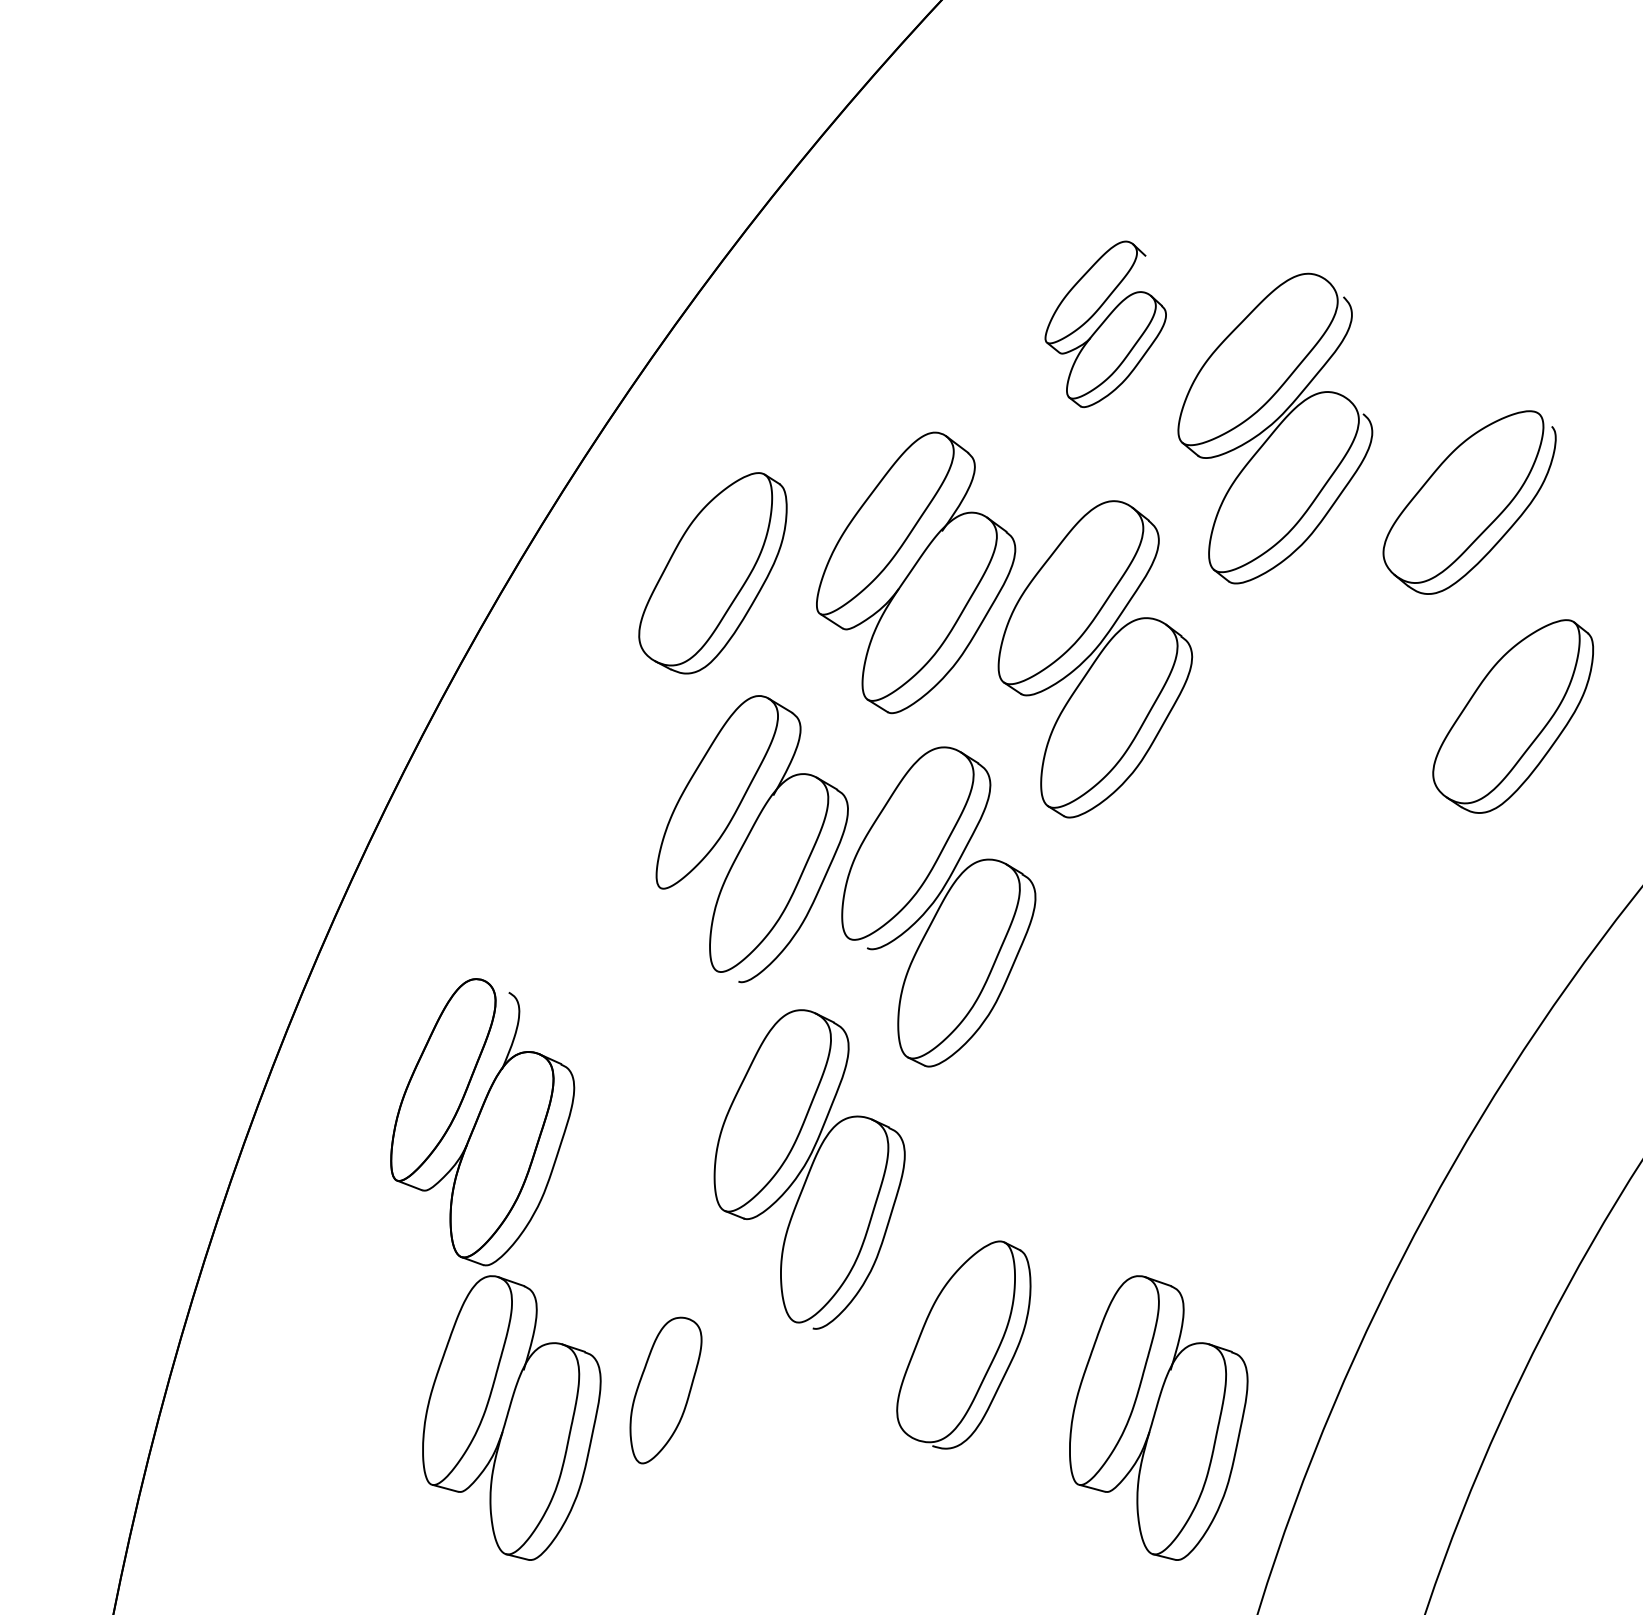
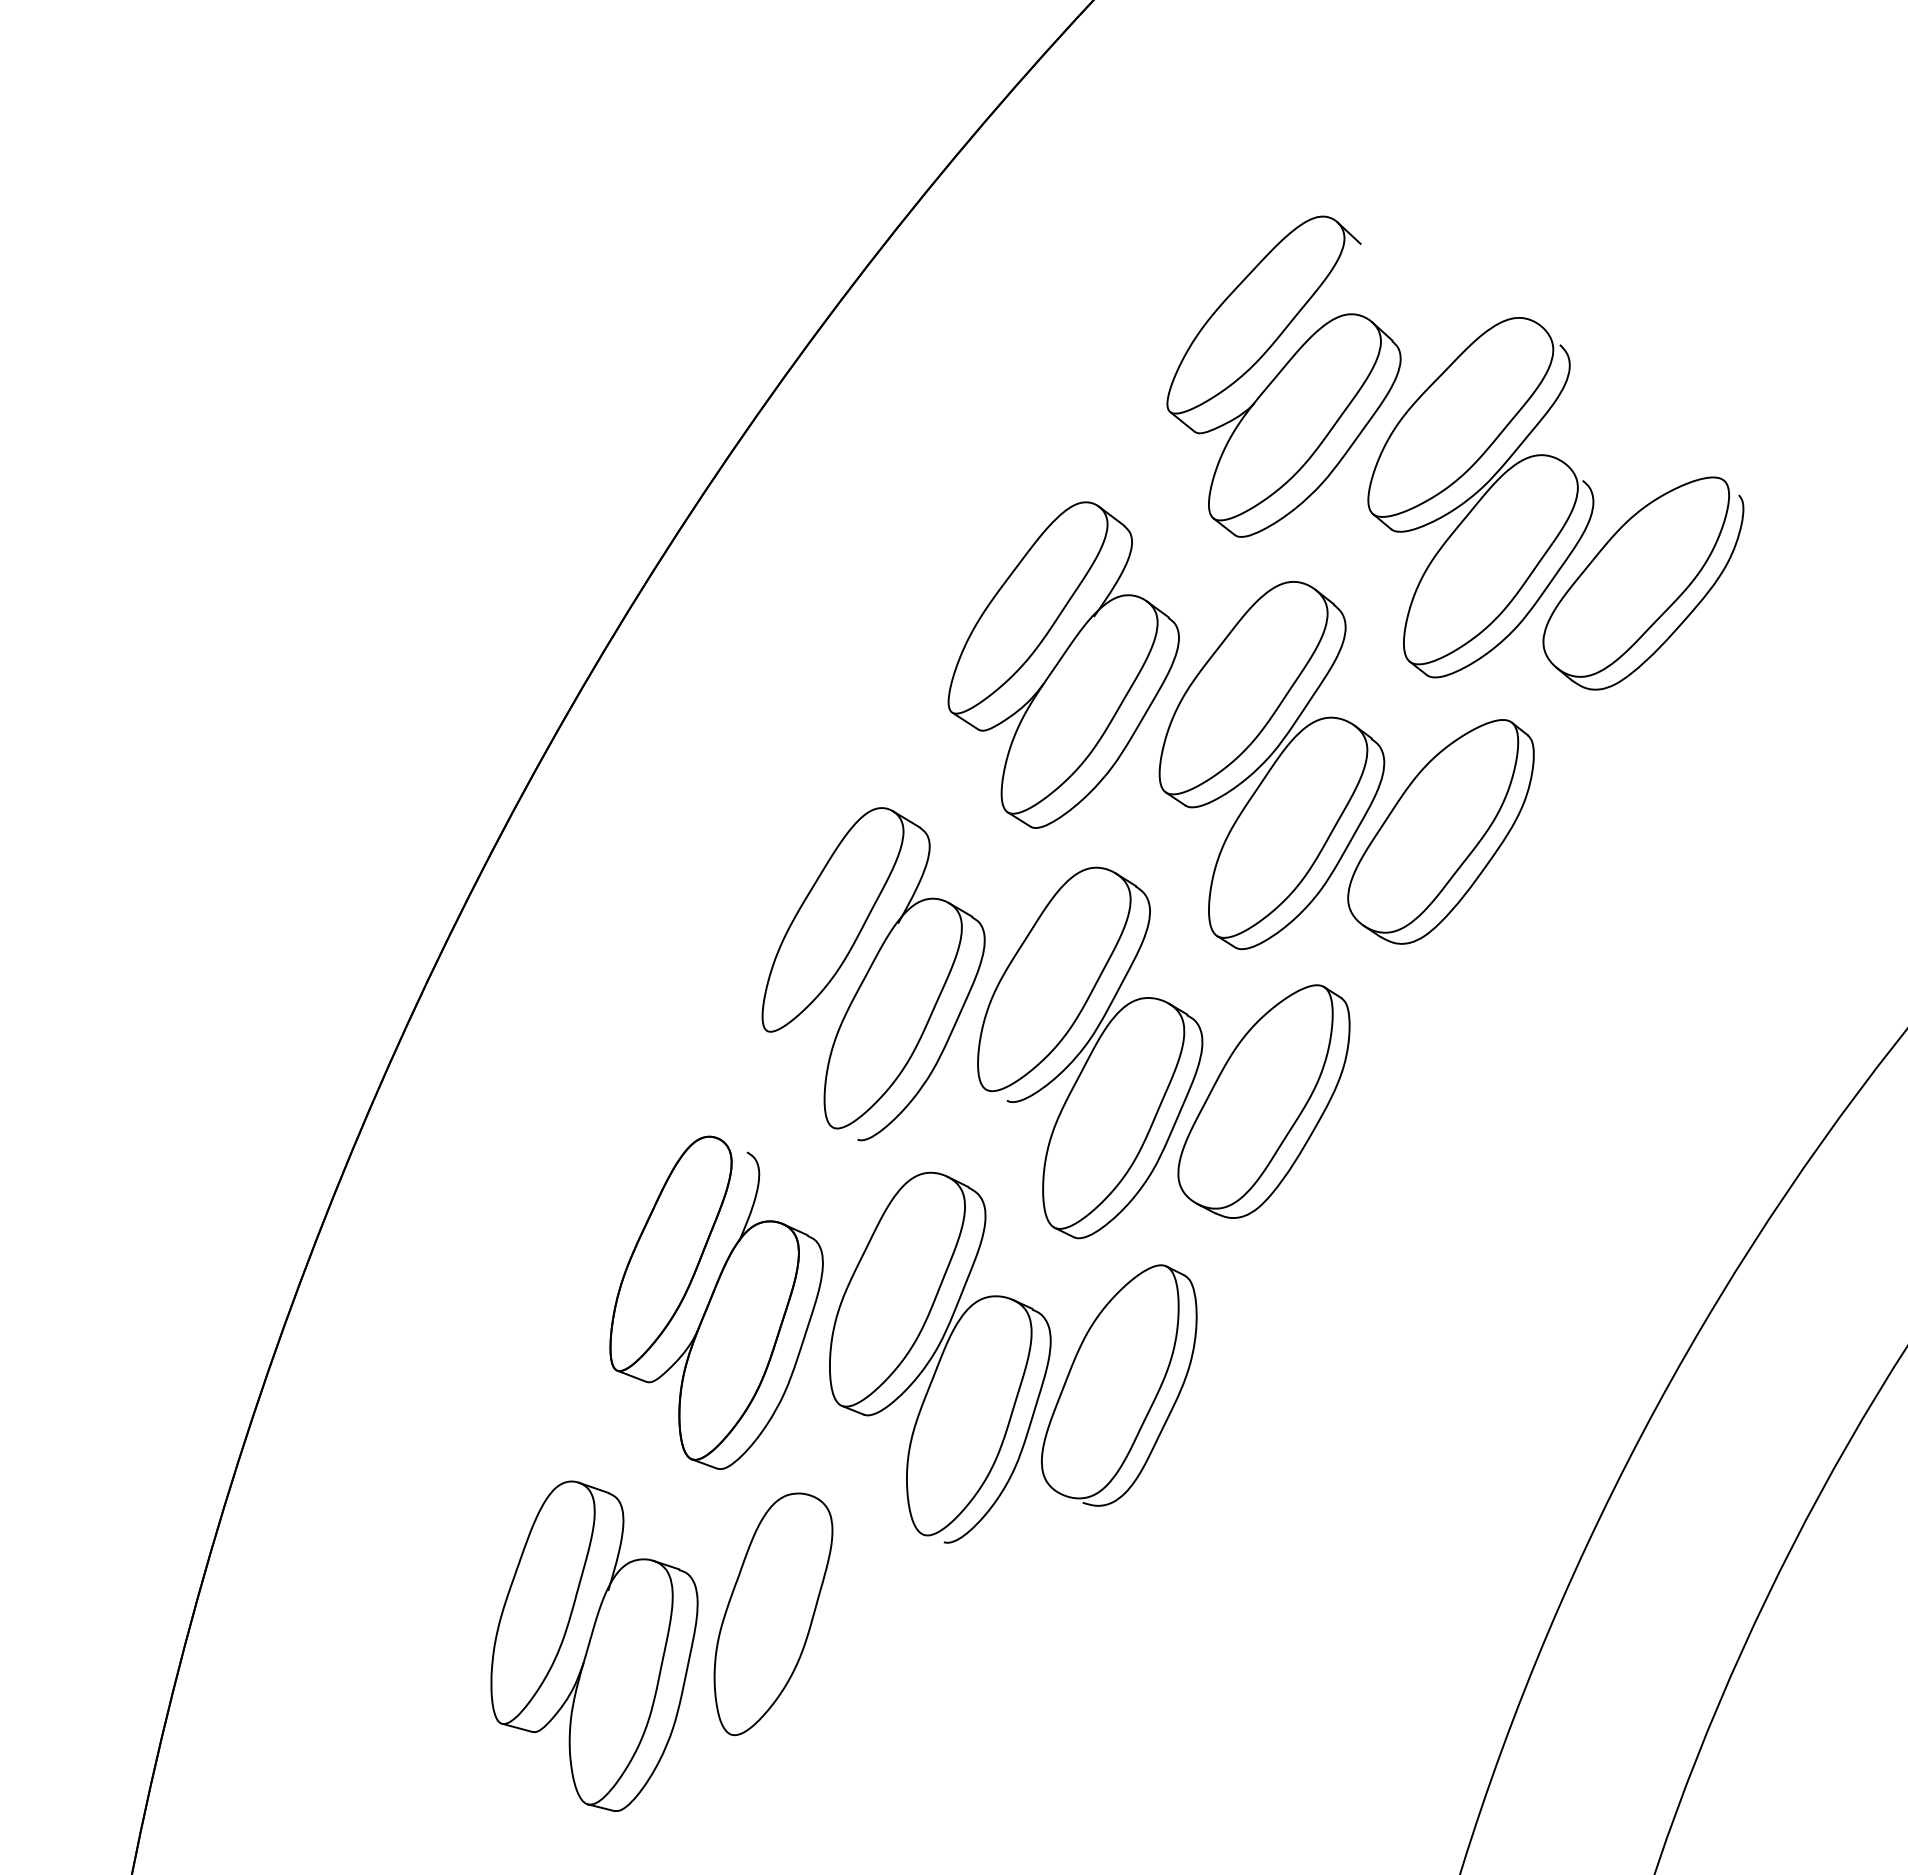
part: (1105, 324) -> (1283, 376), size x1.67
part: (1469, 502) -> (1643, 583), moved
part: (712, 573) -> (1263, 1101), moved
part: (1512, 716) -> (1440, 831), moved
part: (482, 1121) -> (716, 1302), moved
part: (964, 1345) -> (1119, 1385), moved
part: (666, 1390) -> (773, 1614), size x1.43
part: (1158, 1417) -> (1345, 1645), removed

